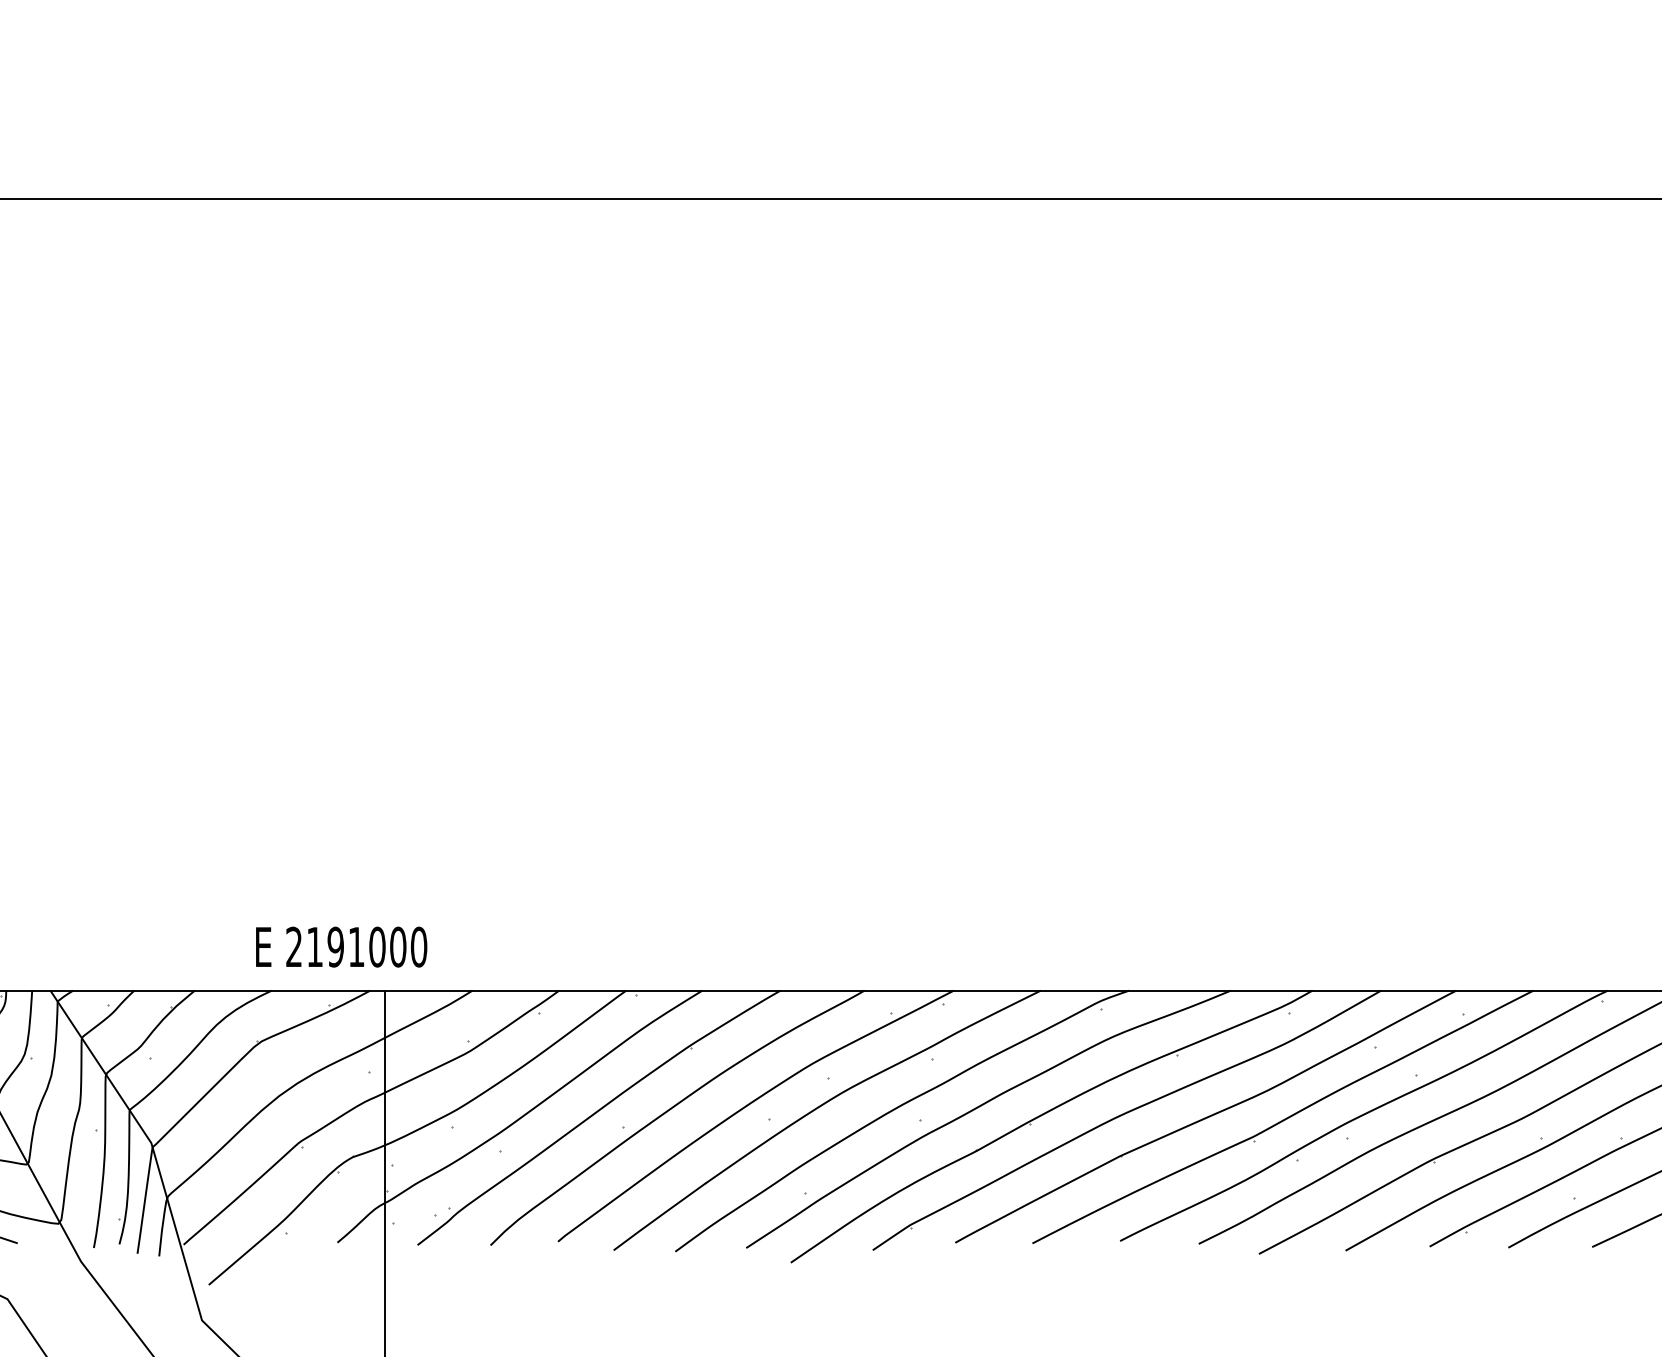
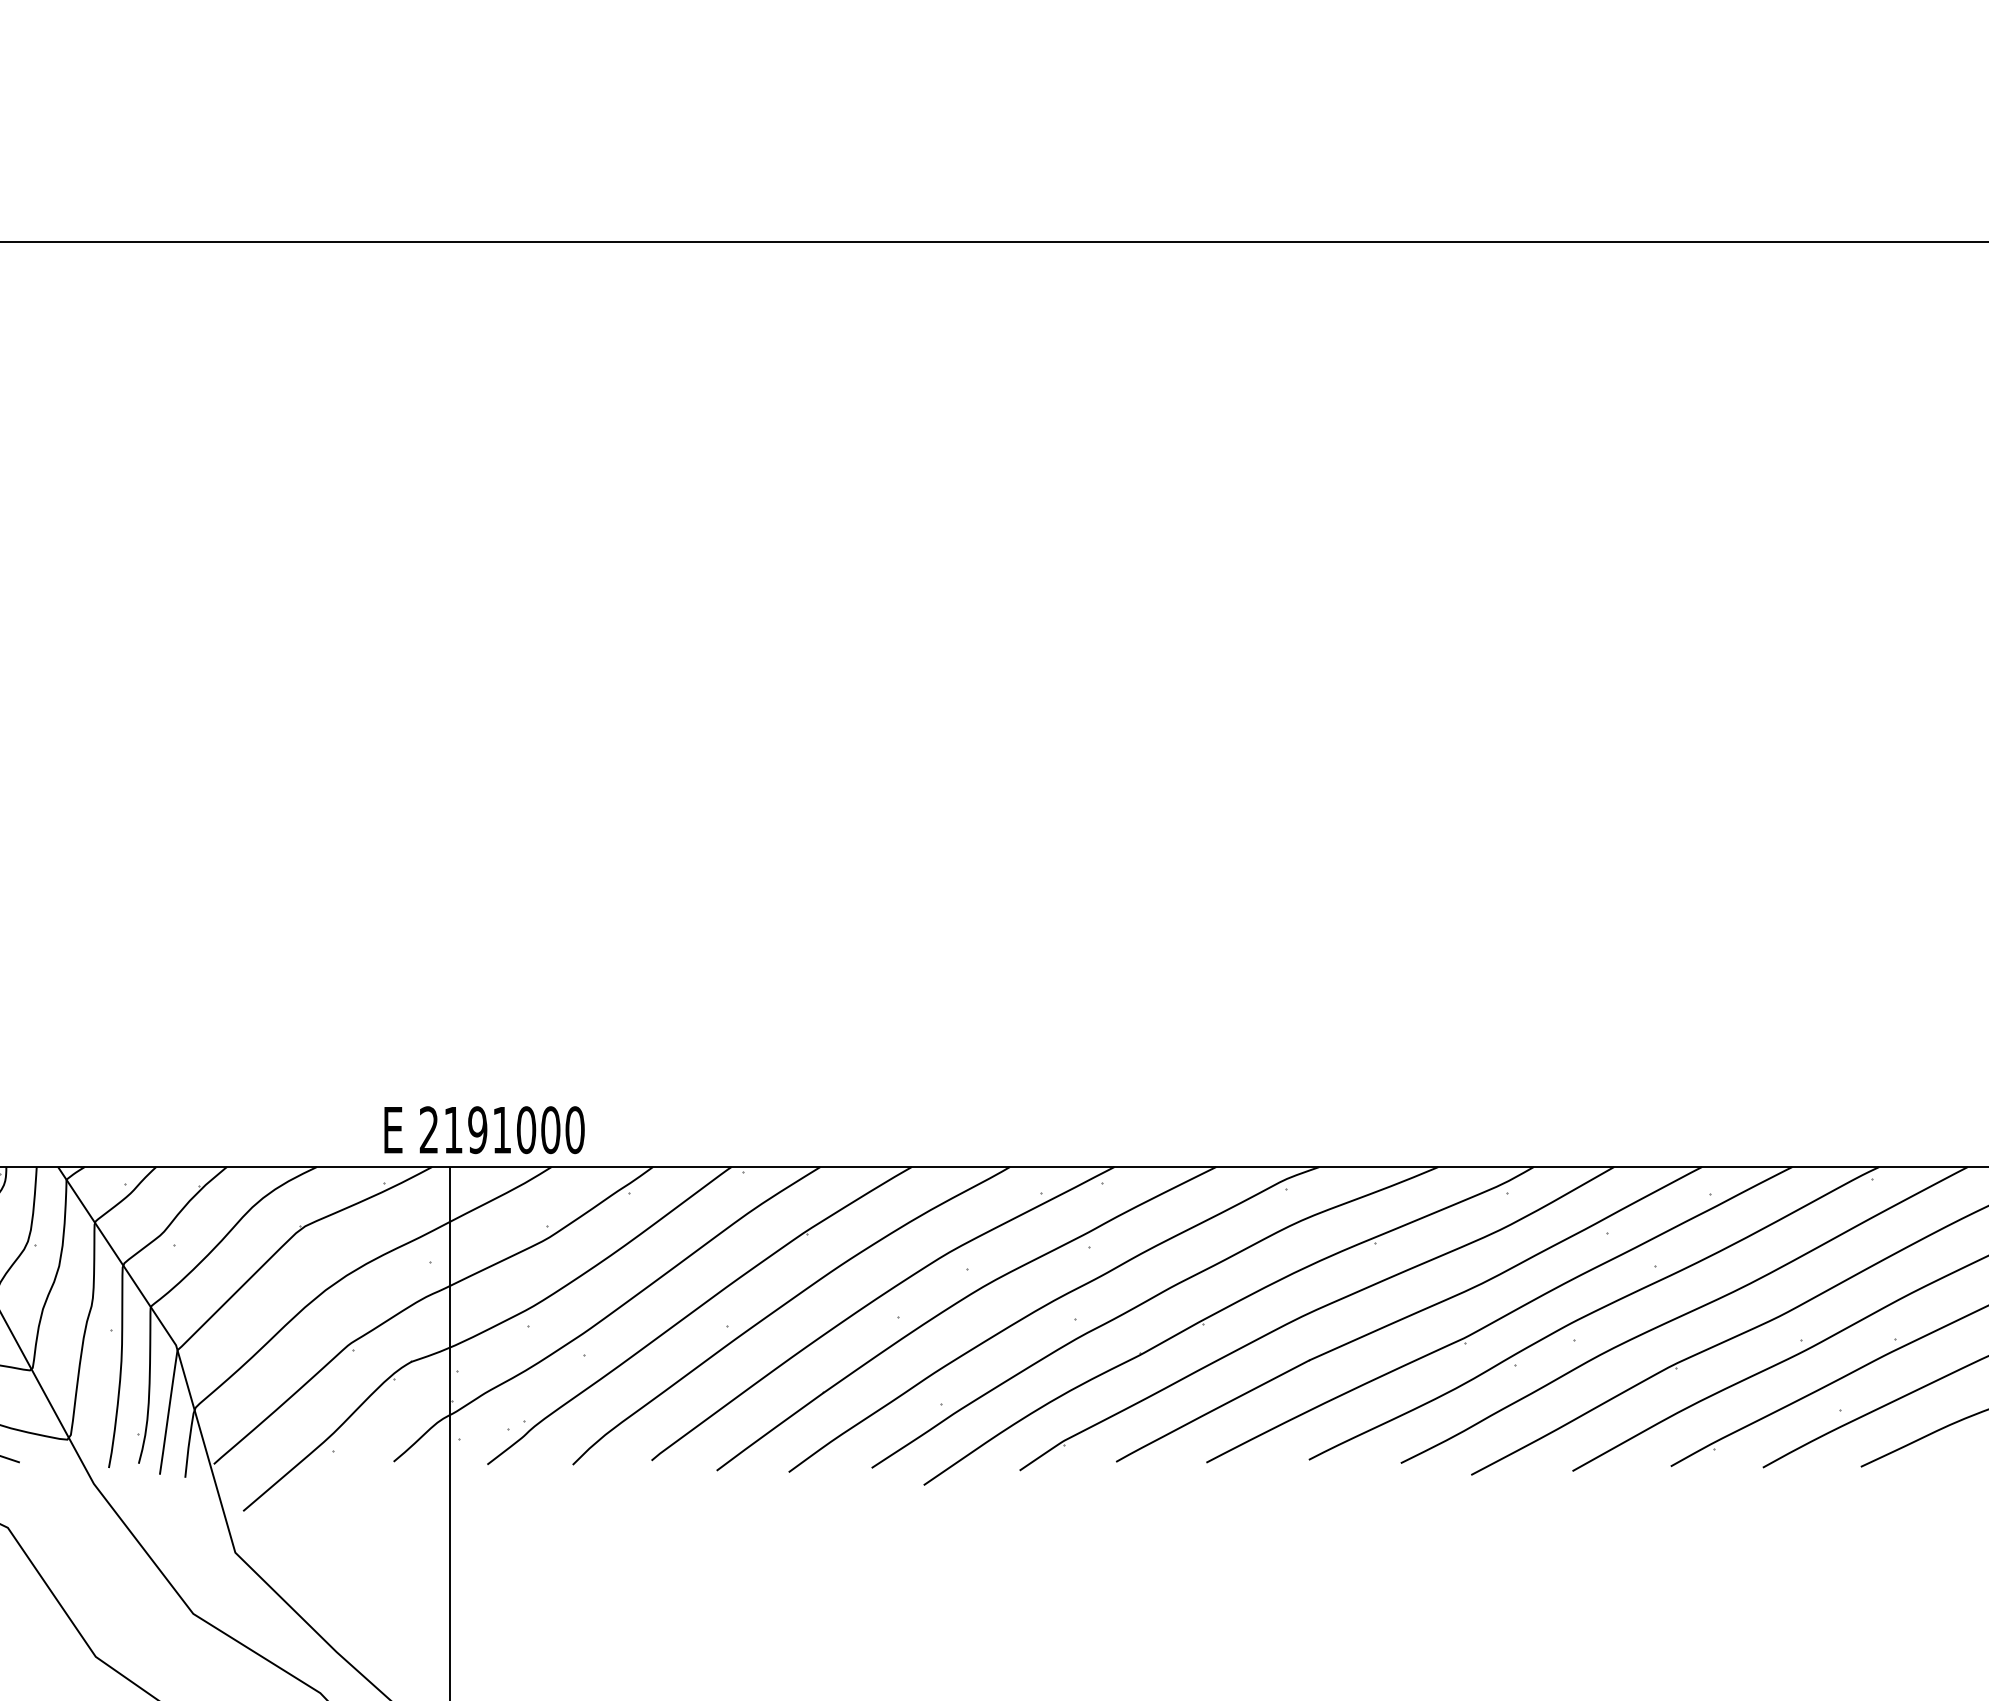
text: (341, 947) -> (484, 1130), moved

